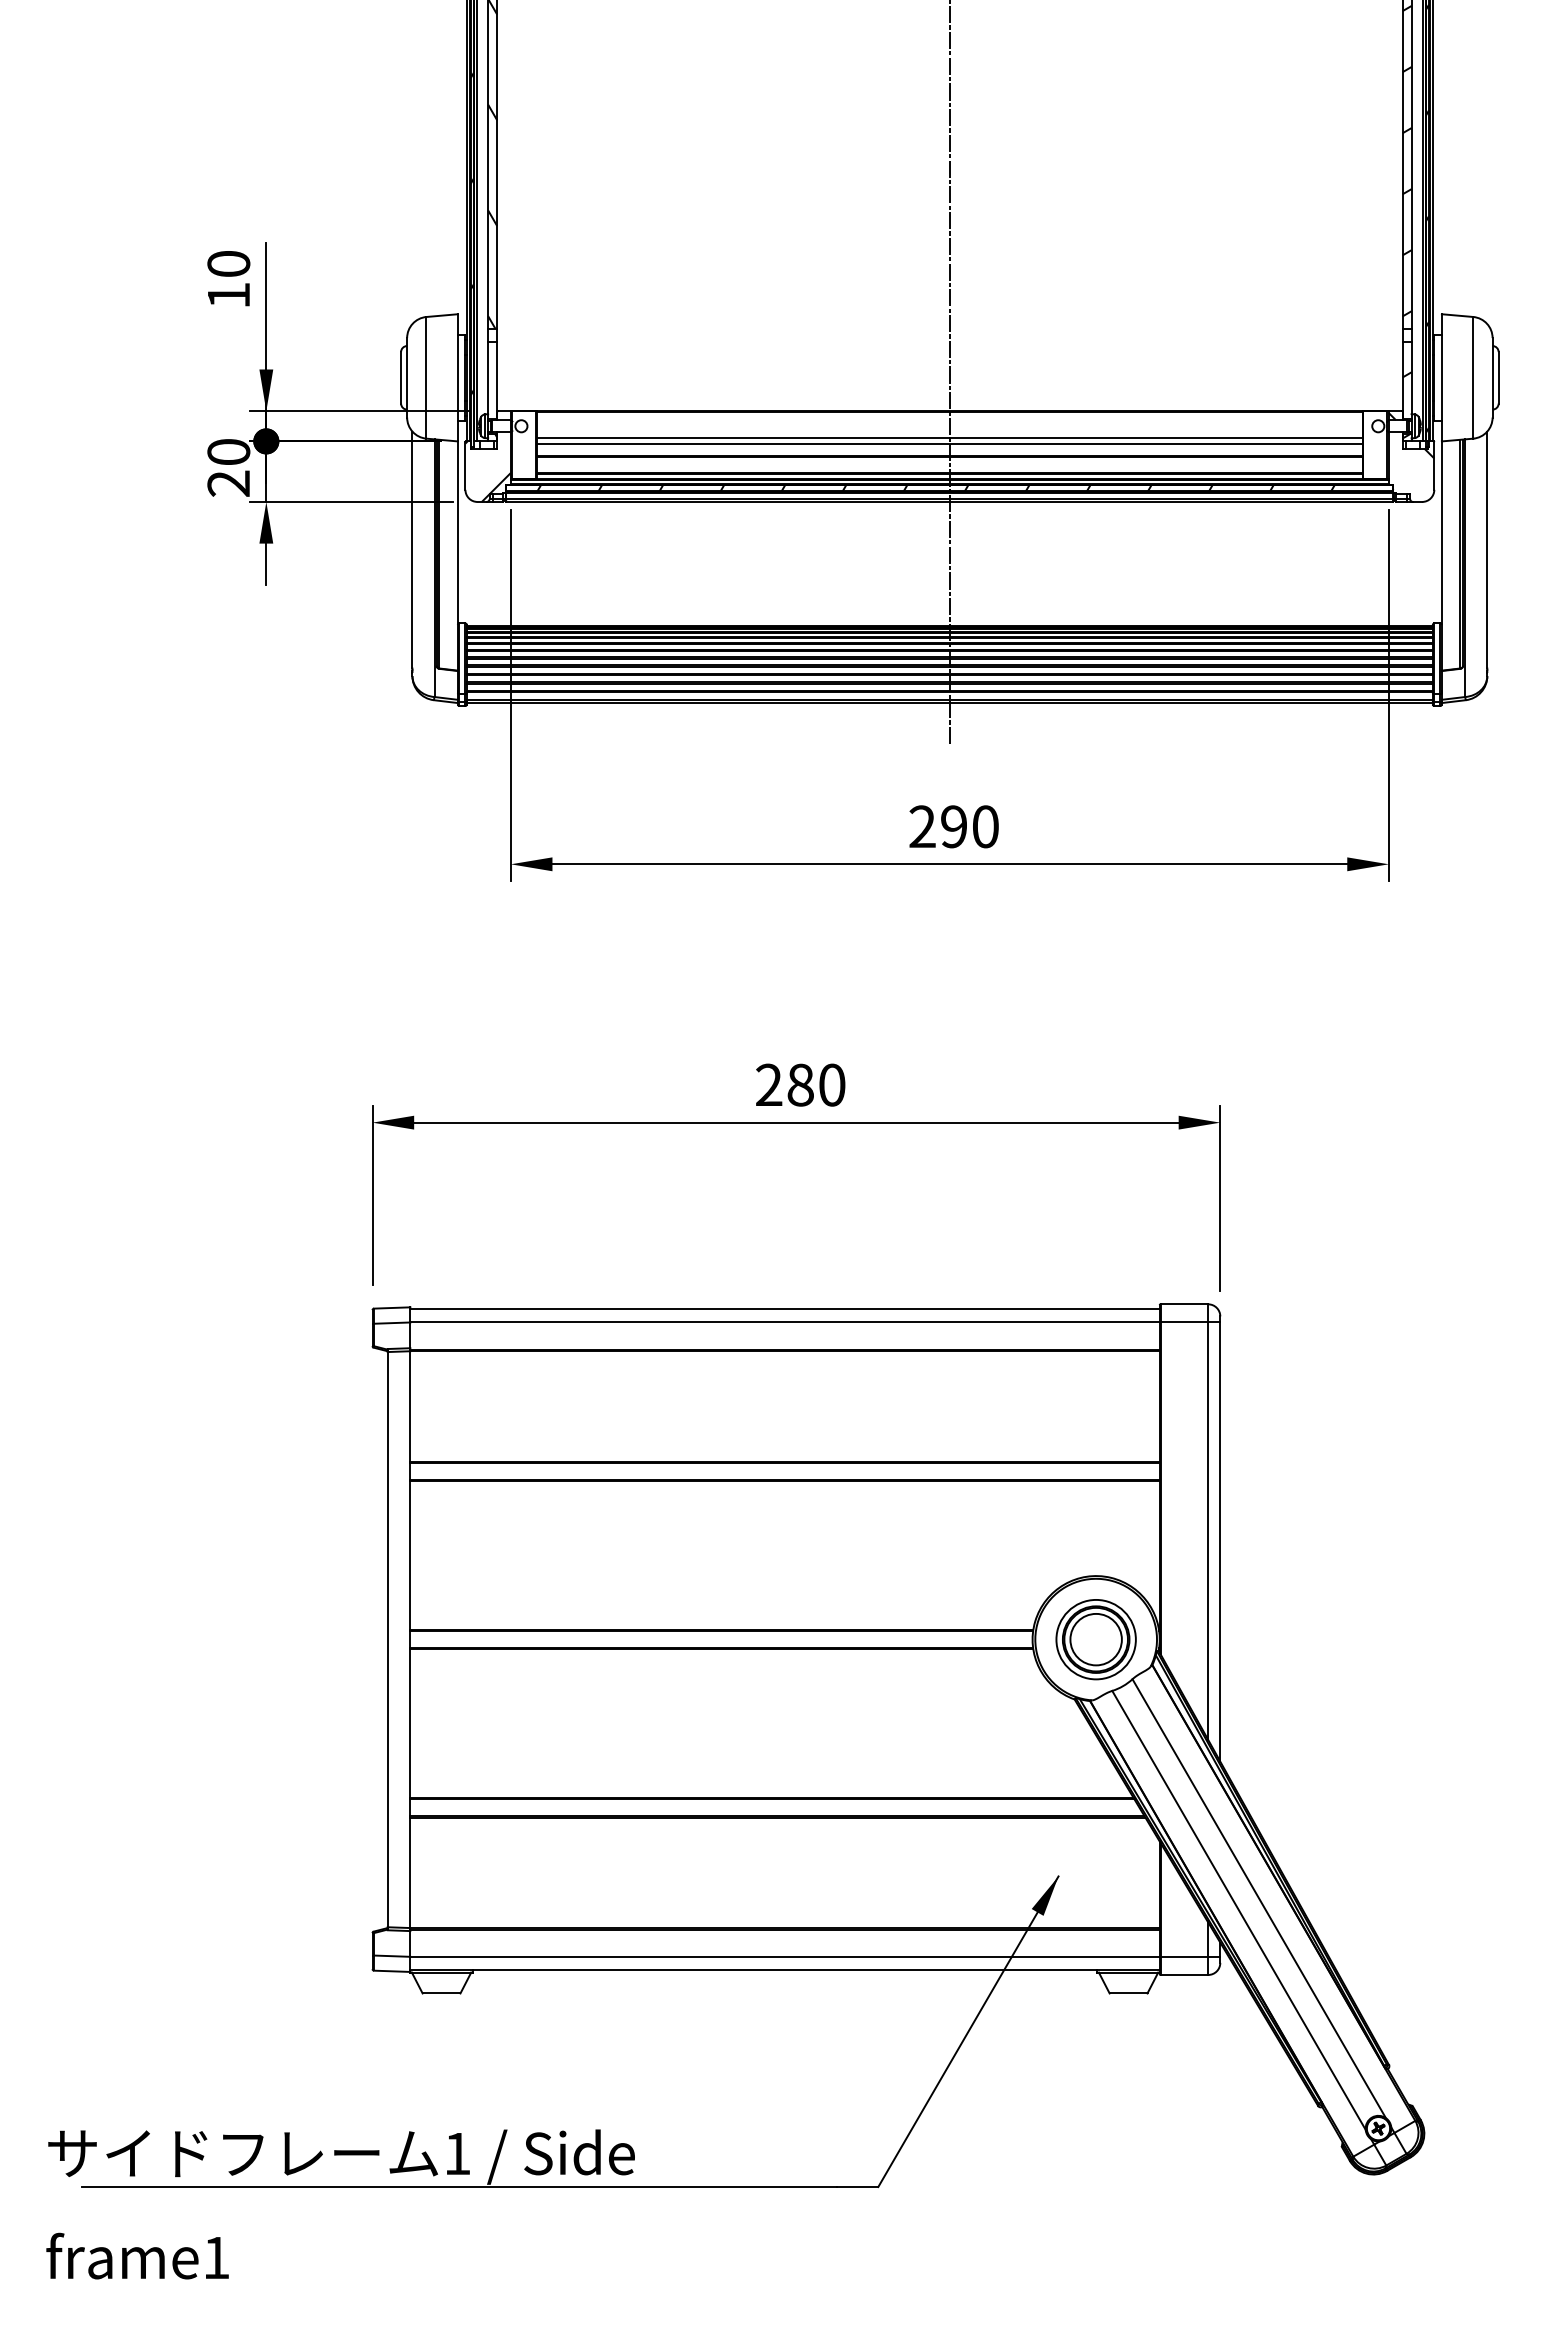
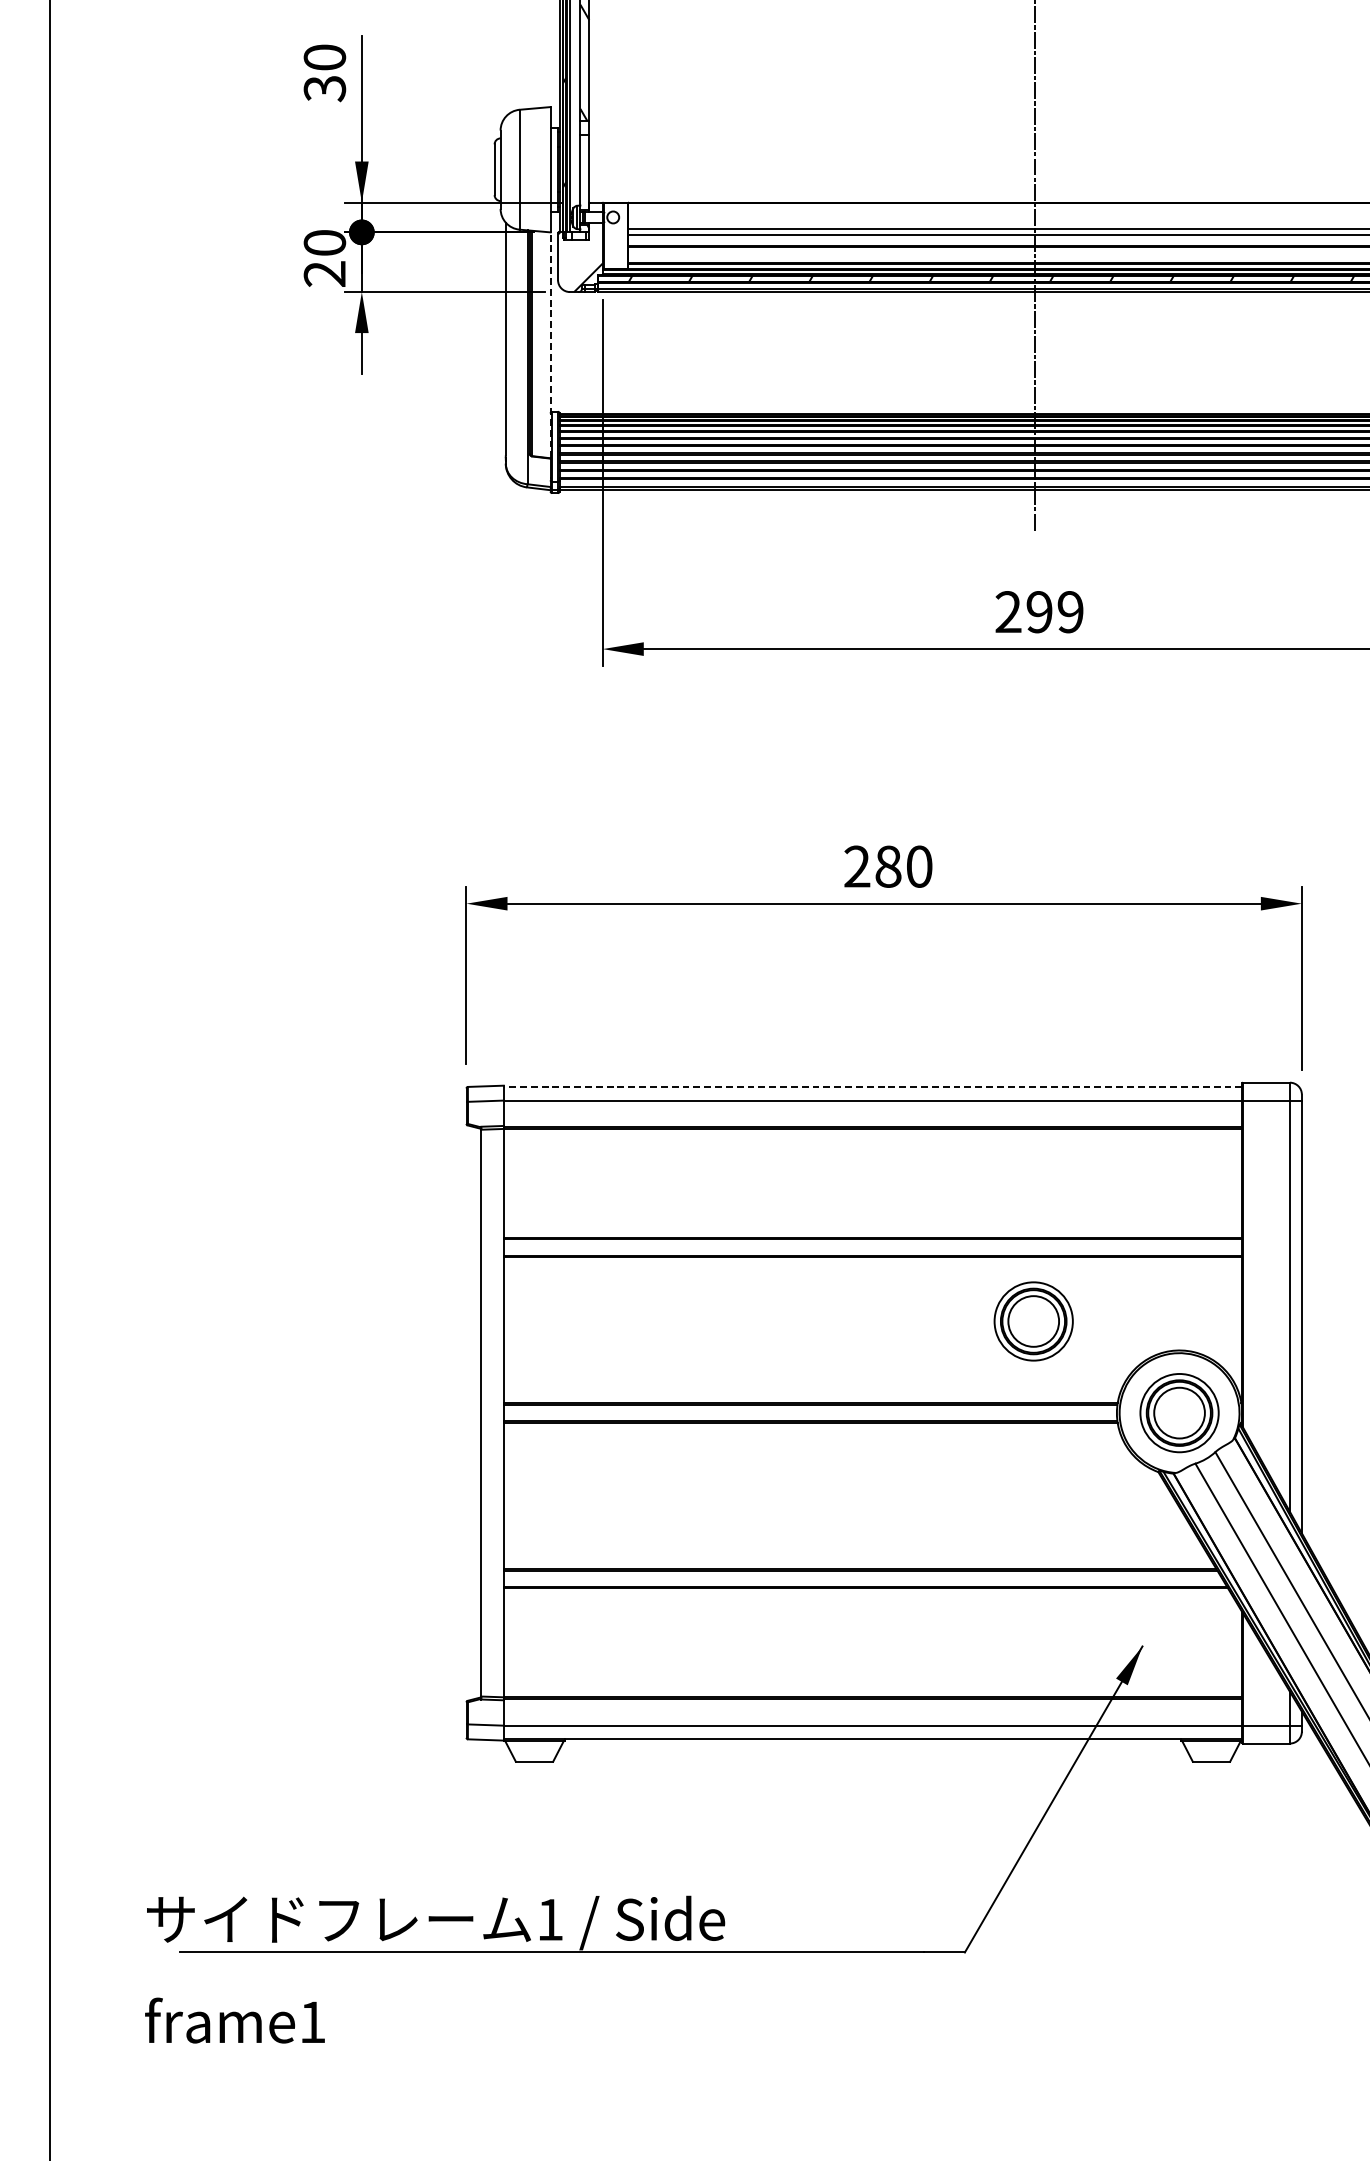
text: (228, 295) -> (324, 88), 10 -> 30
line: (457, 556) -> (550, 345), solid -> dashed
text: (985, 826) -> (1070, 611), 290 -> 299
line: (785, 1308) -> (873, 1086), solid -> dashed
part: (947, 1546) -> (1033, 1321), added

